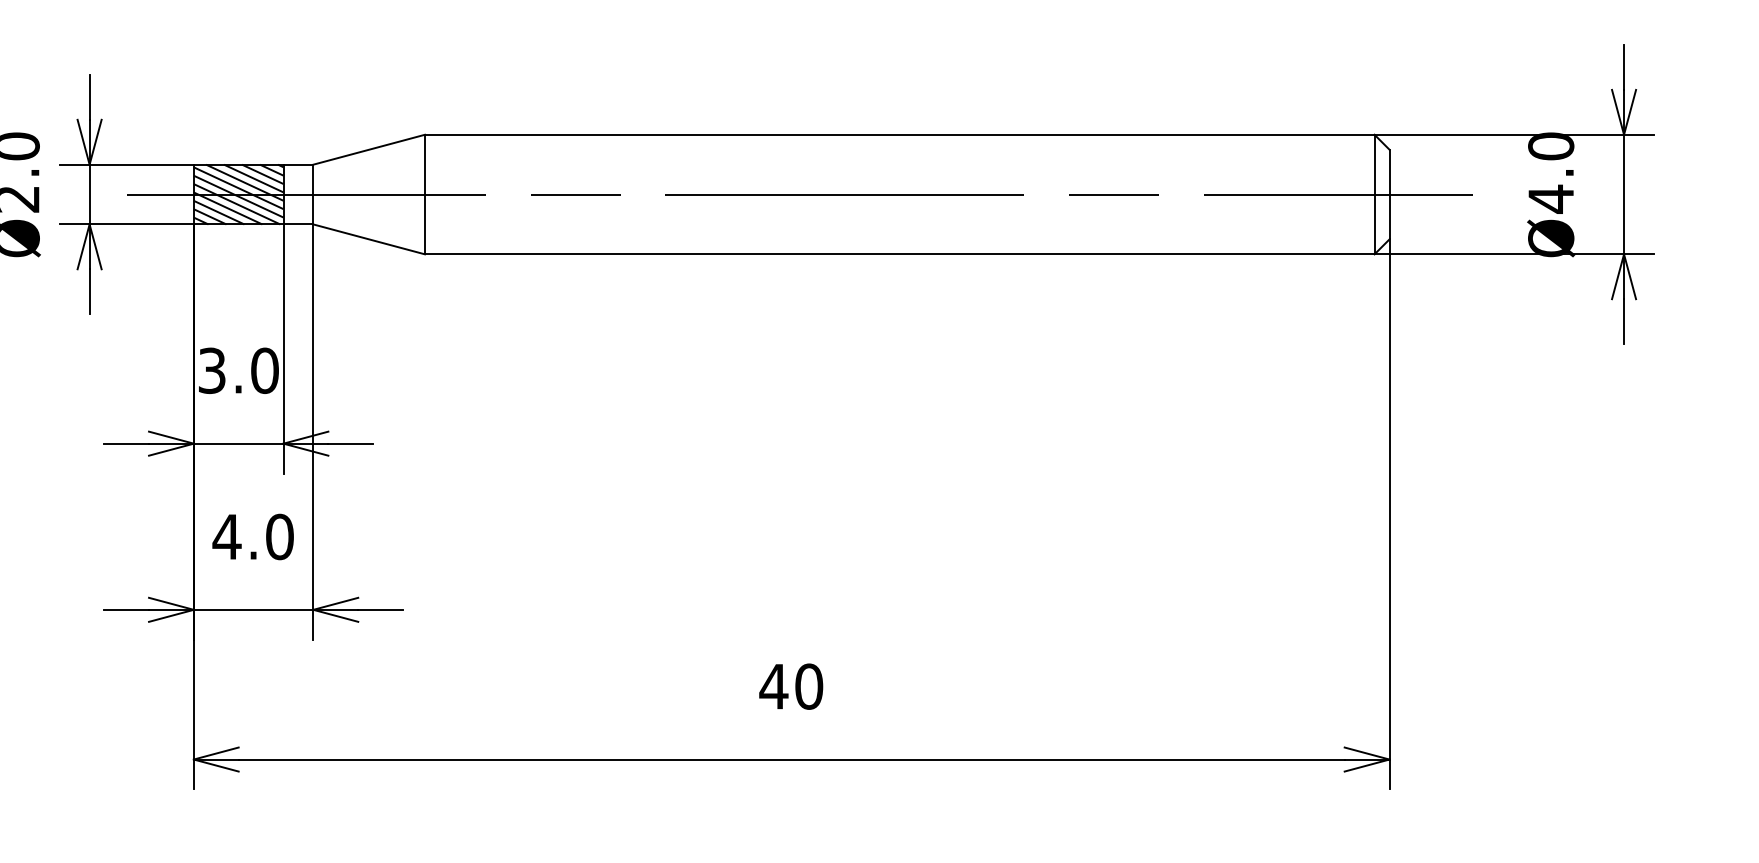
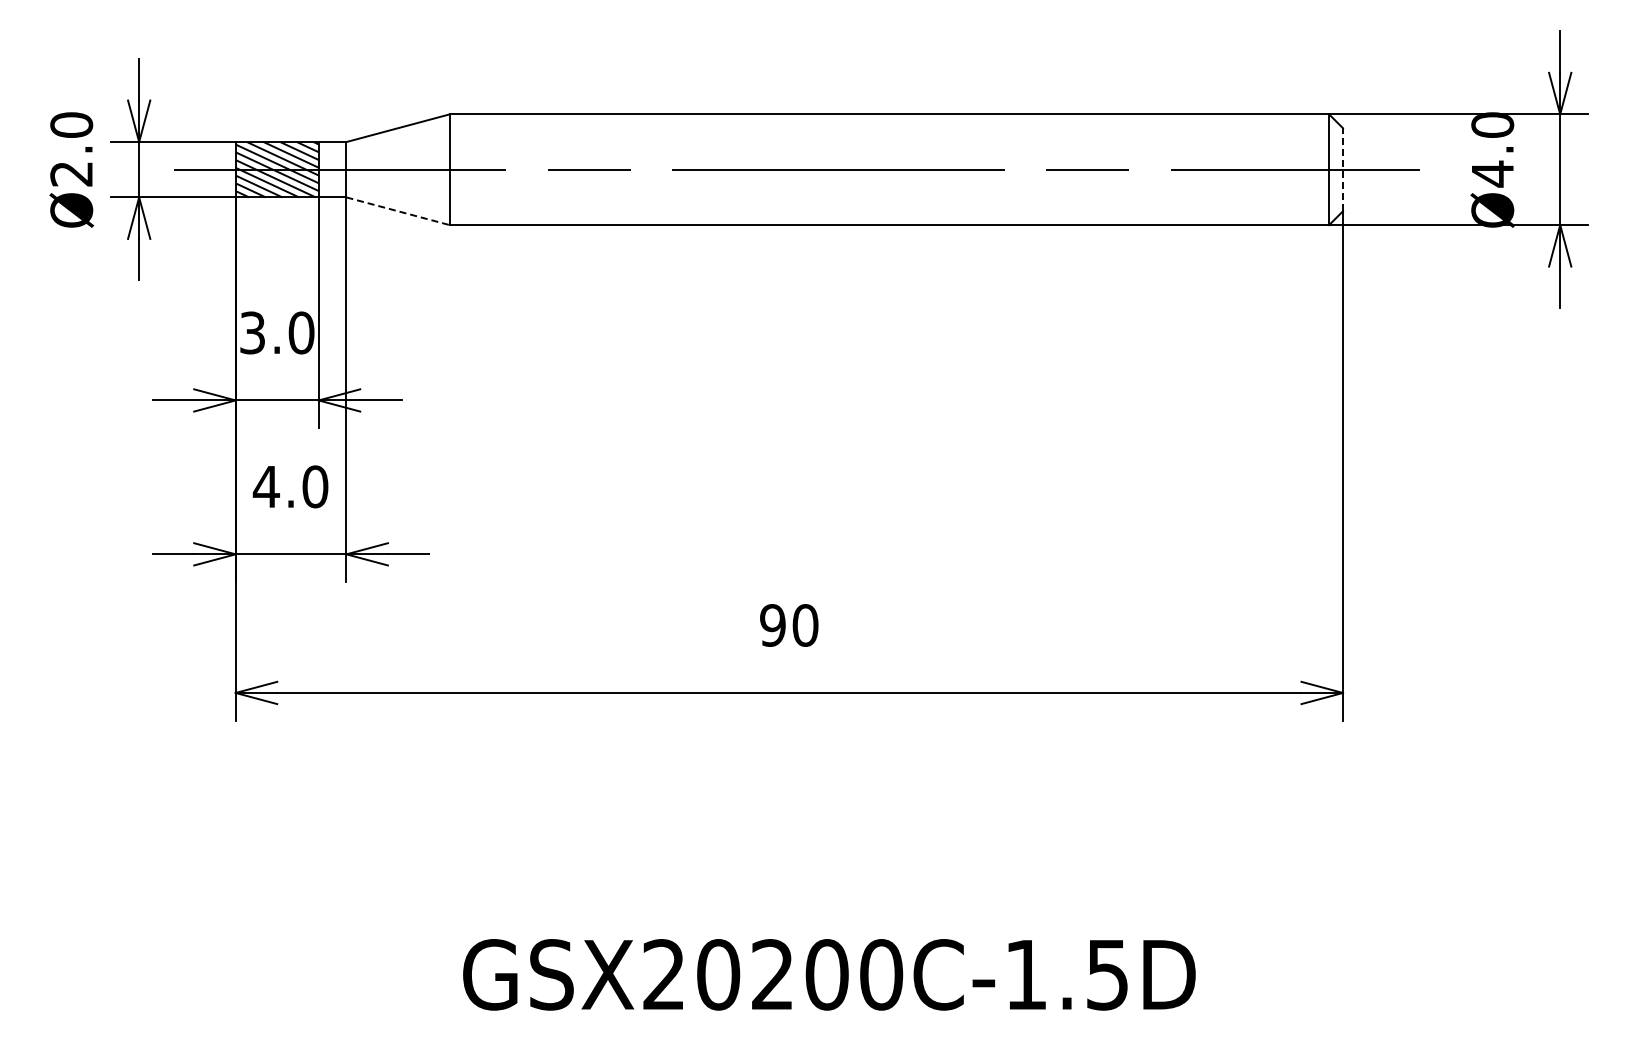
line: (1390, 194) -> (1343, 169), solid -> dashed
line: (369, 239) -> (398, 211), solid -> dashed
text: (773, 686) -> (772, 625), 40 -> 90

